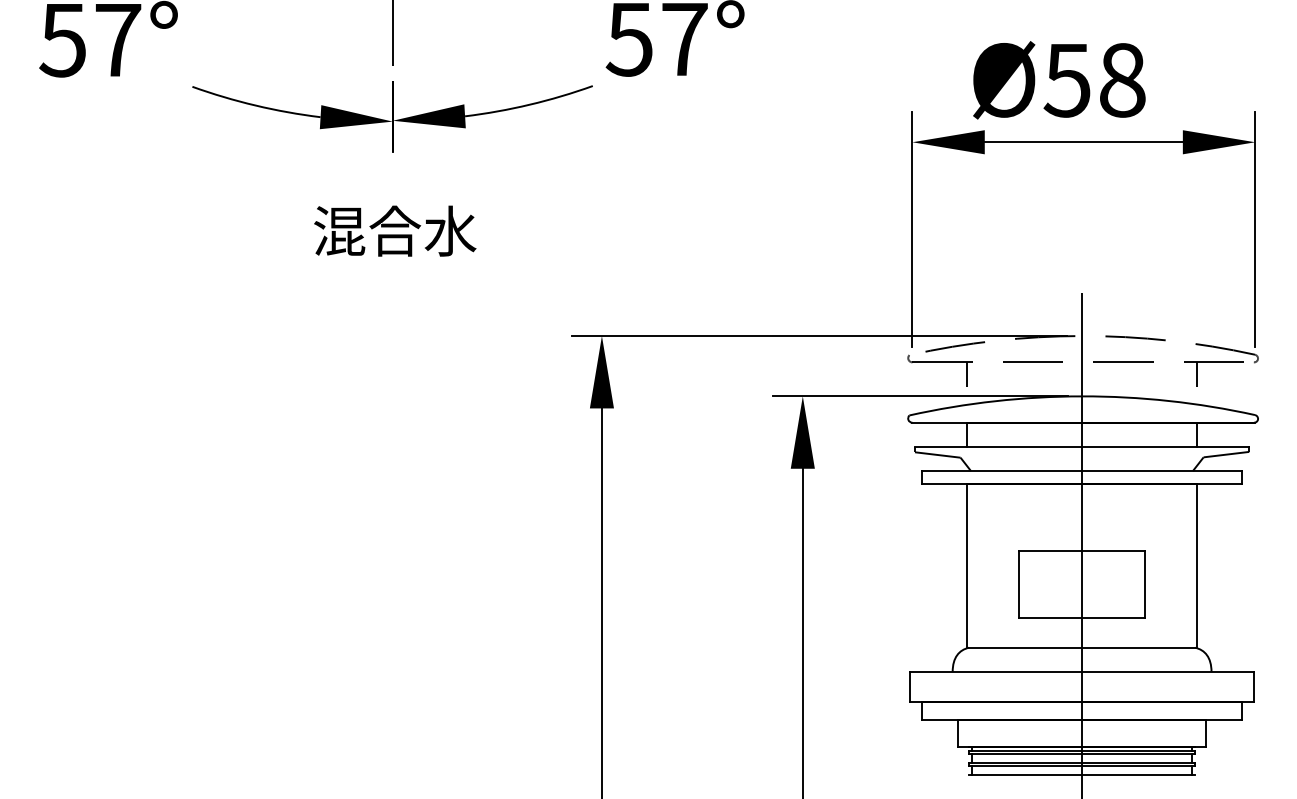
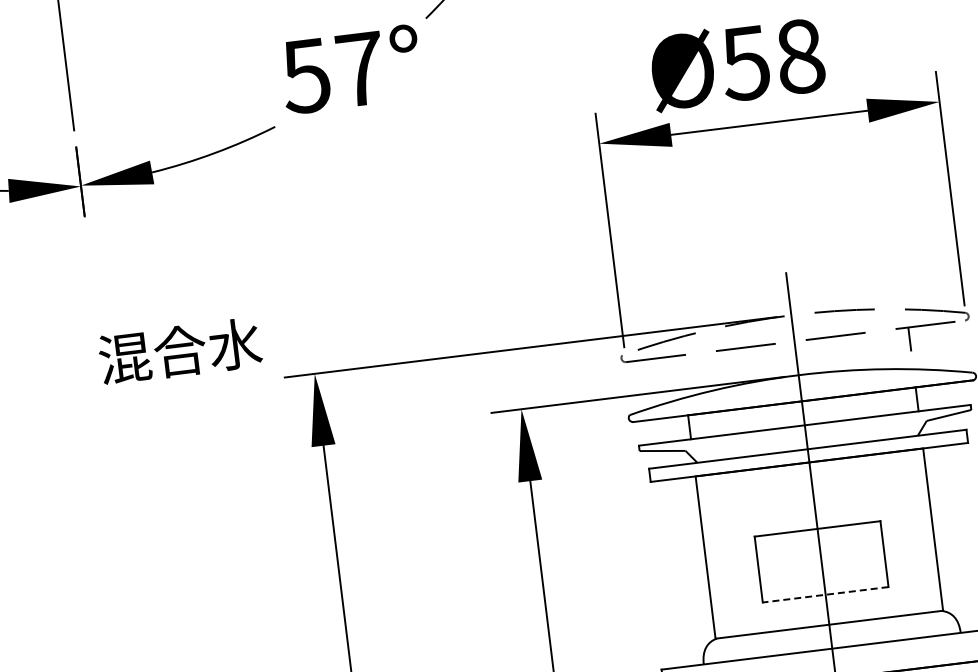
text: (395, 230) -> (180, 350), moved
line: (967, 374) -> (682, 367), removed
line: (1081, 617) -> (825, 594), solid -> dashed

